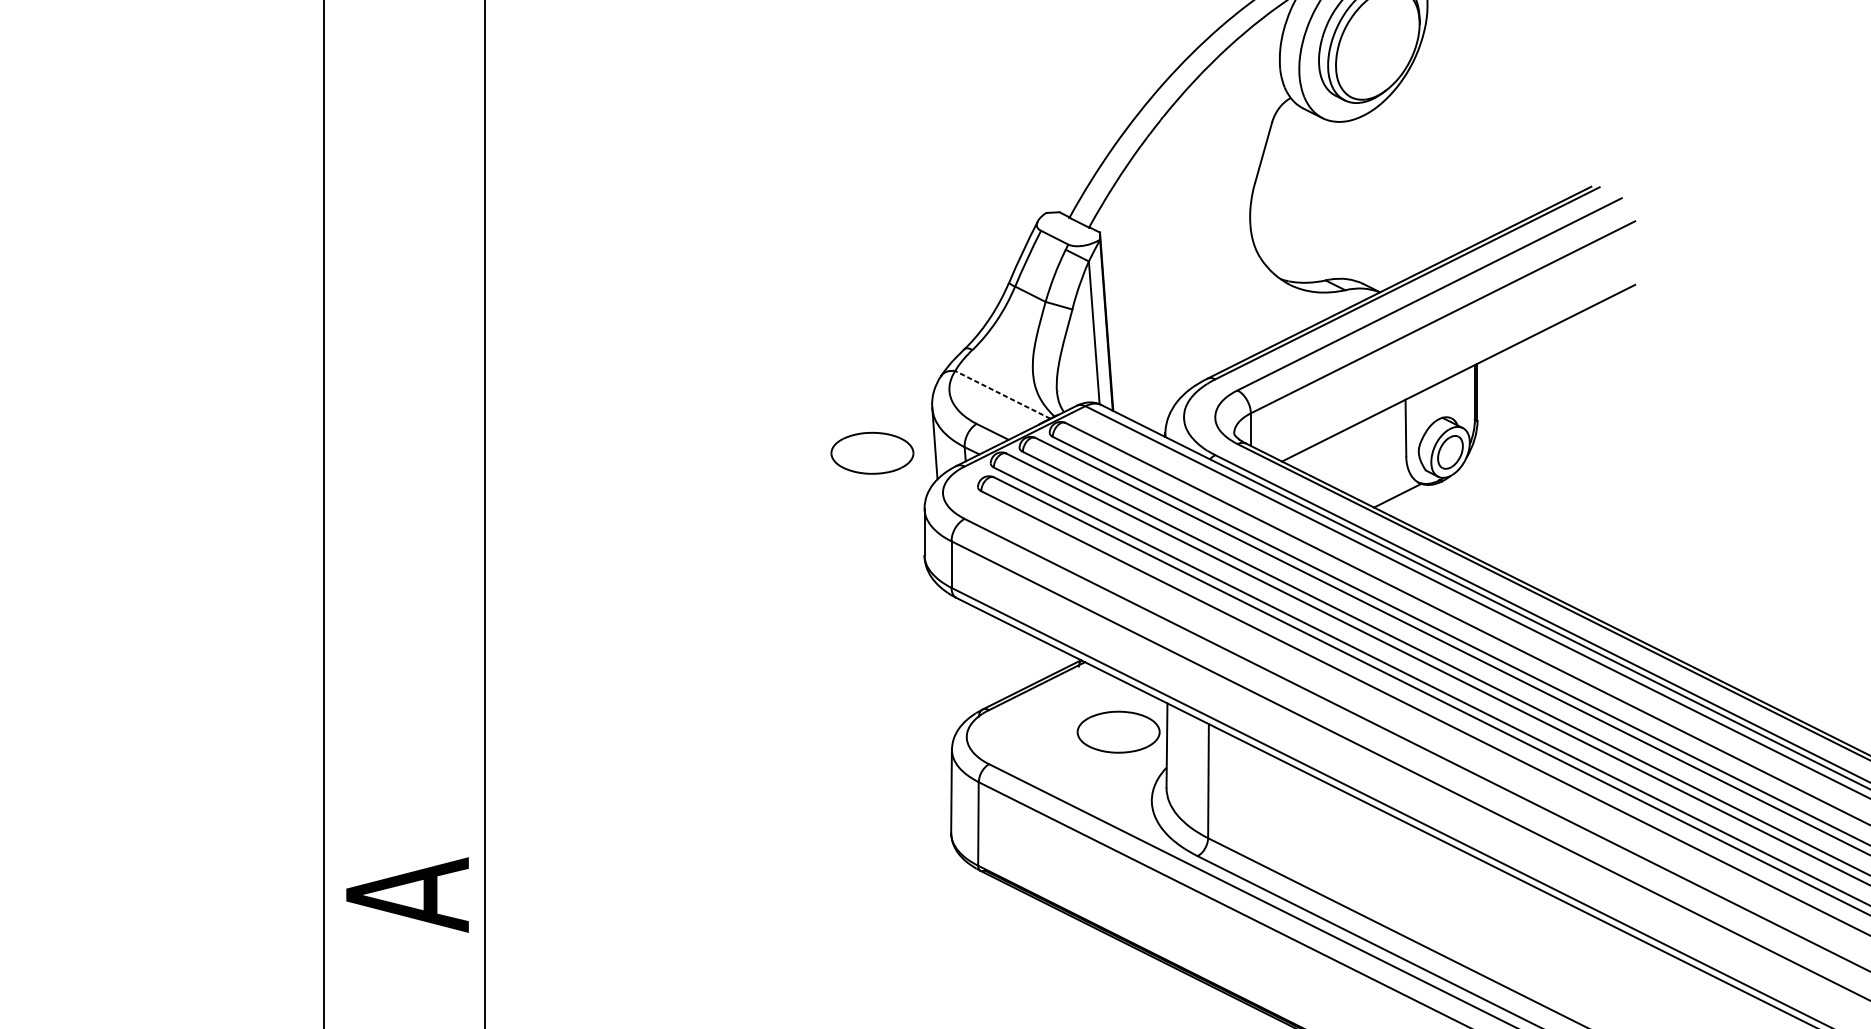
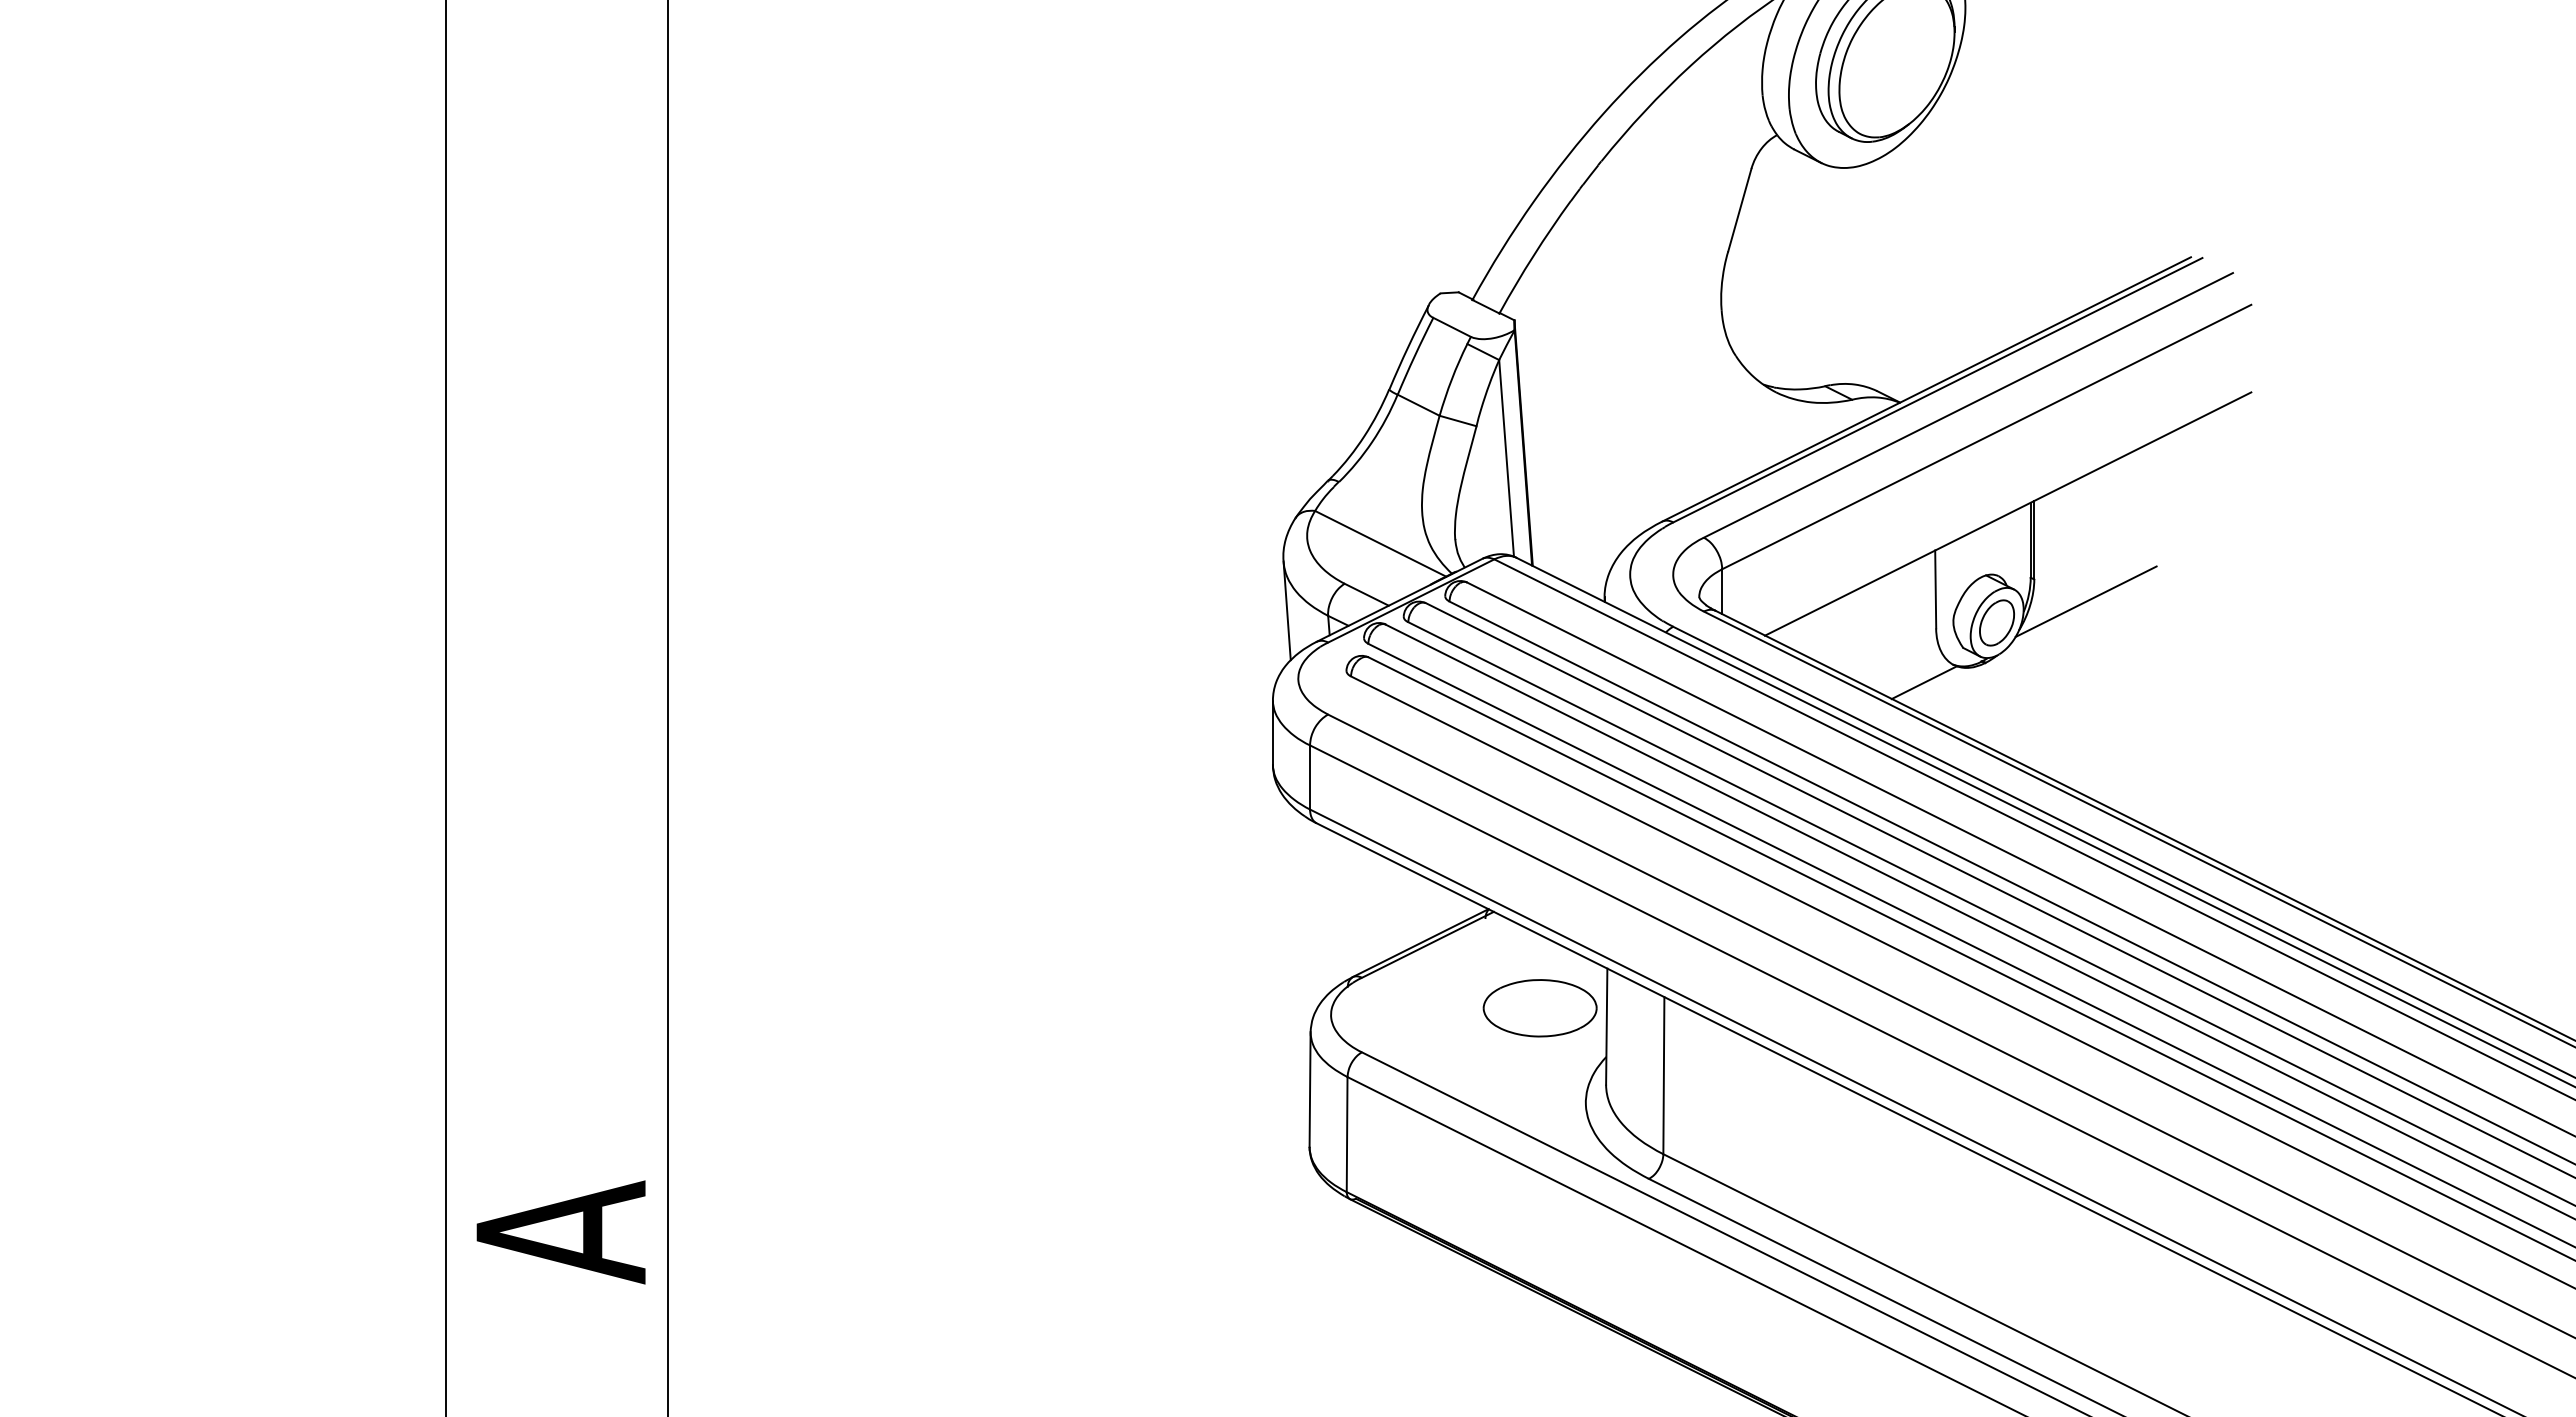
line: (1002, 394) -> (1380, 543), dashed -> solid
line: (1514, 436) -> (2085, 601), added
part: (871, 453) -> (1200, 624), removed

